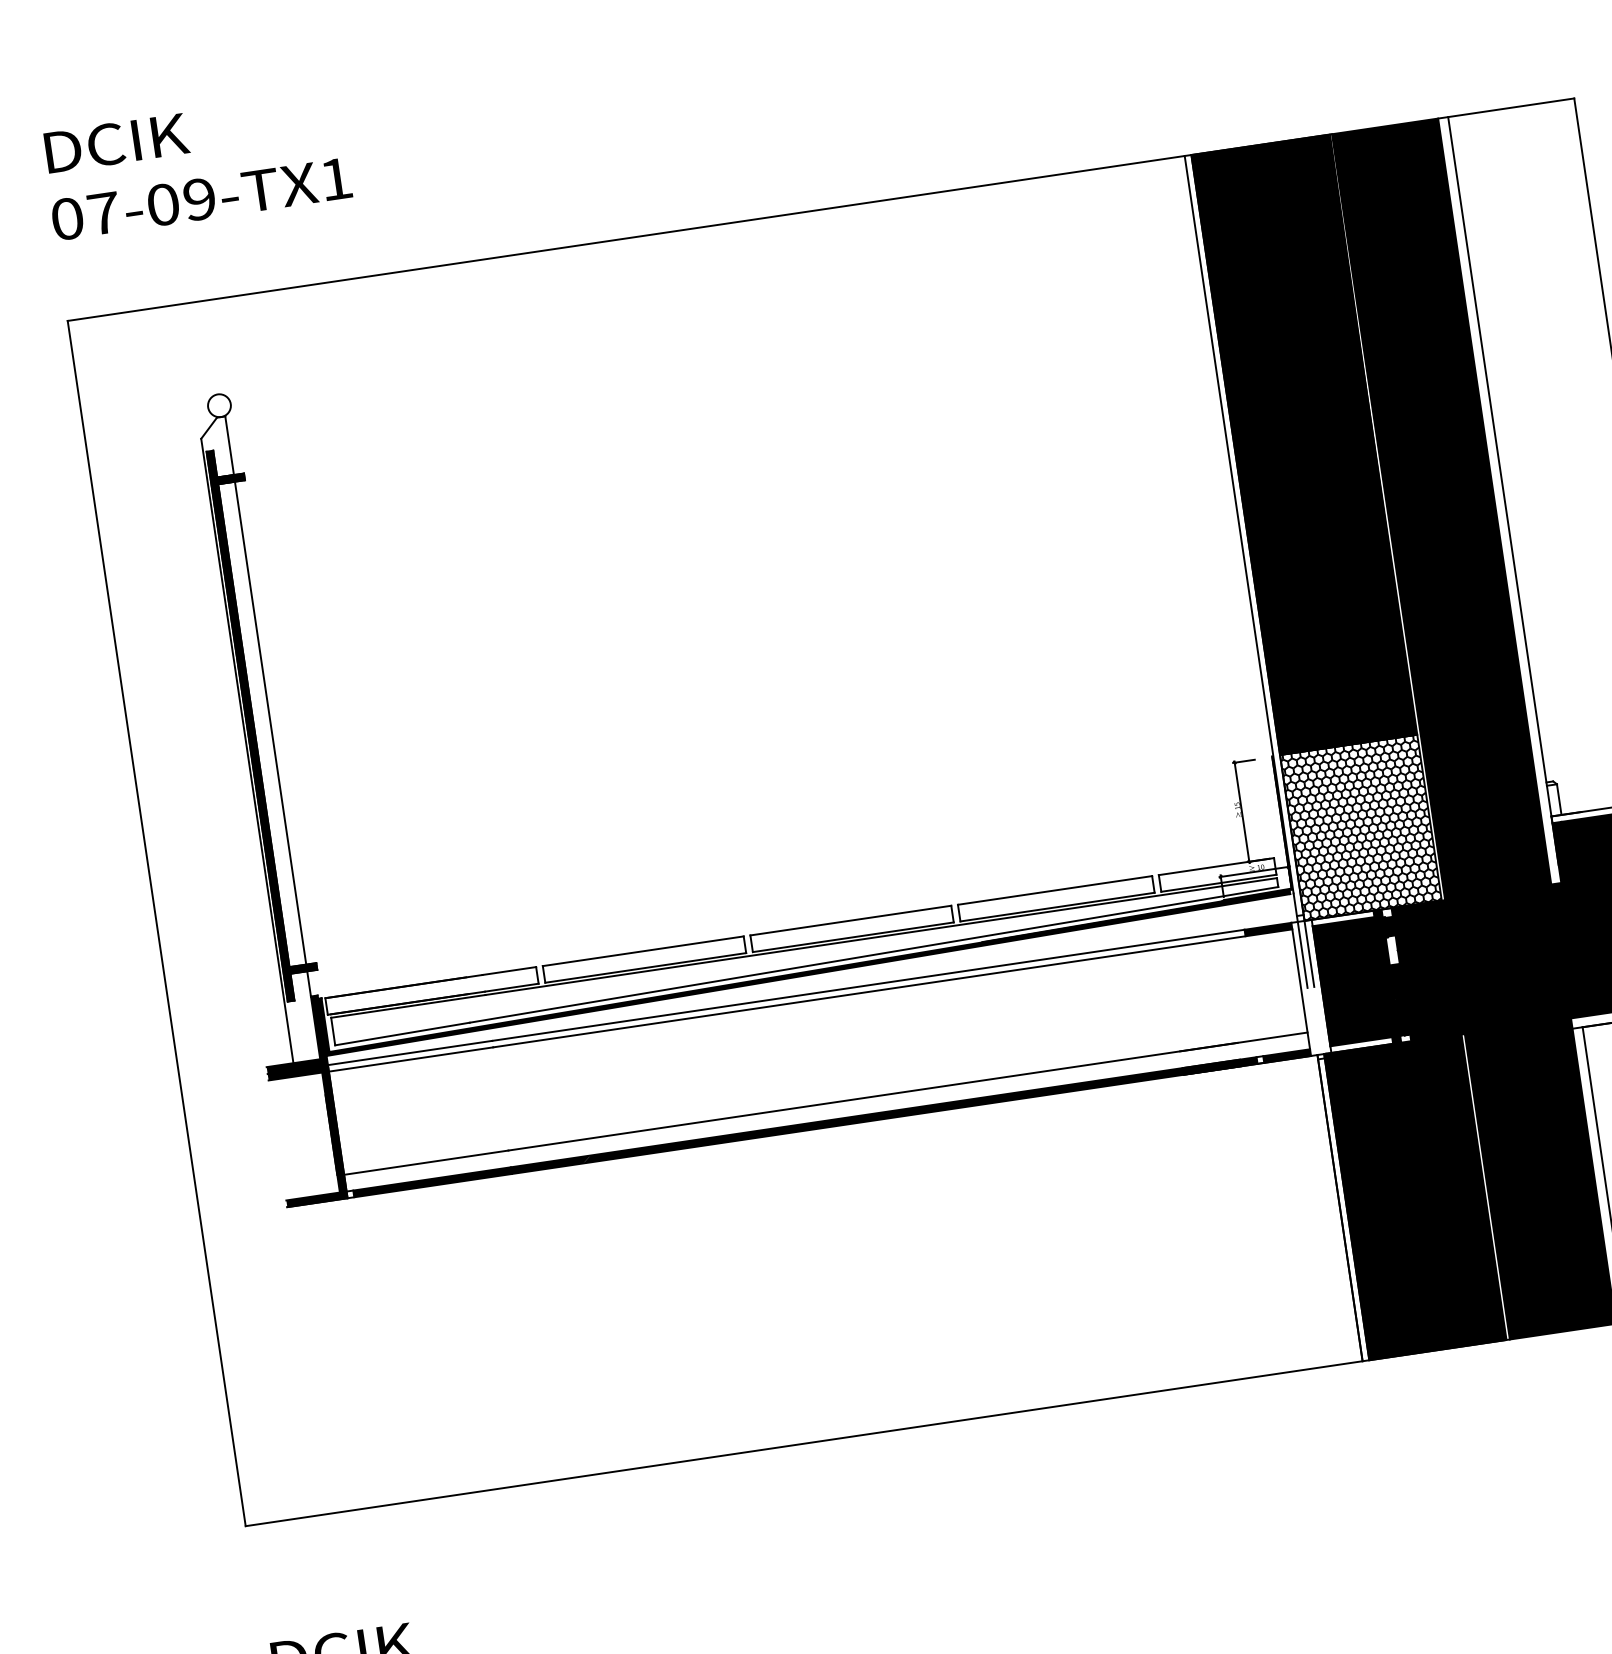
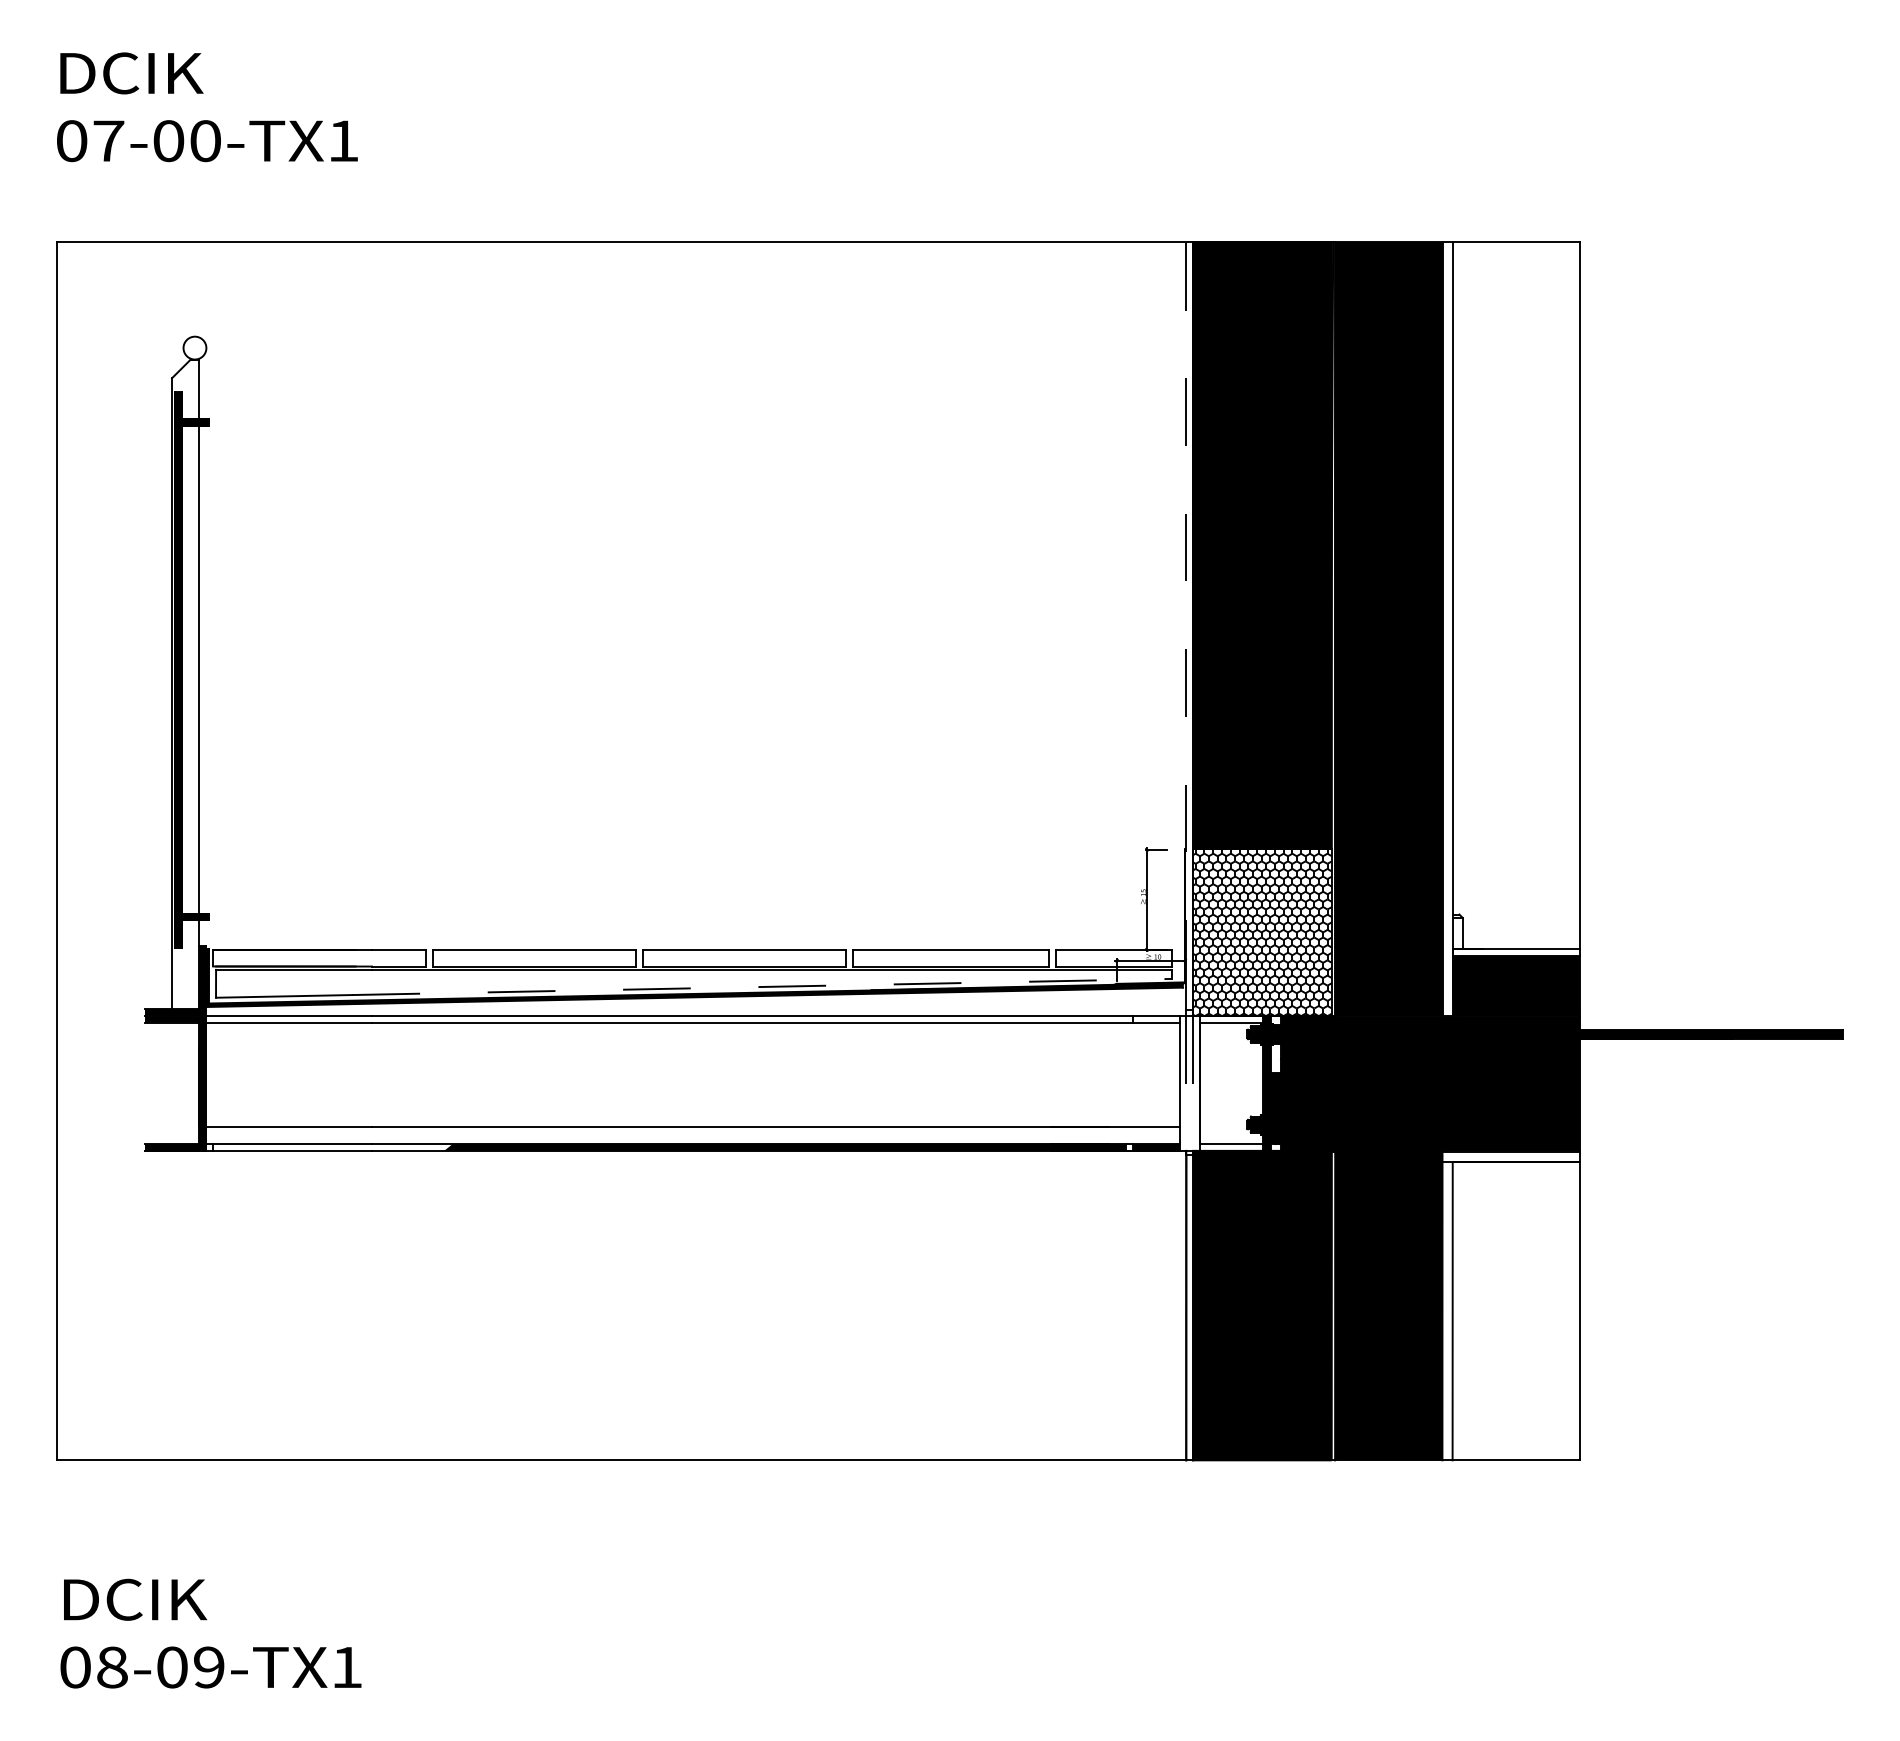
text: (199, 199) -> (205, 141), 07-09-TX1 -> 07-00-TX1
line: (1239, 524) -> (1186, 614), solid -> dashed
fill: (1267, 929) -> (1155, 1019), removed
line: (874, 954) -> (762, 986), solid -> dashed
fill: (1352, 981) -> (1231, 1083), removed
fill: (472, 1176) -> (332, 1147), removed

